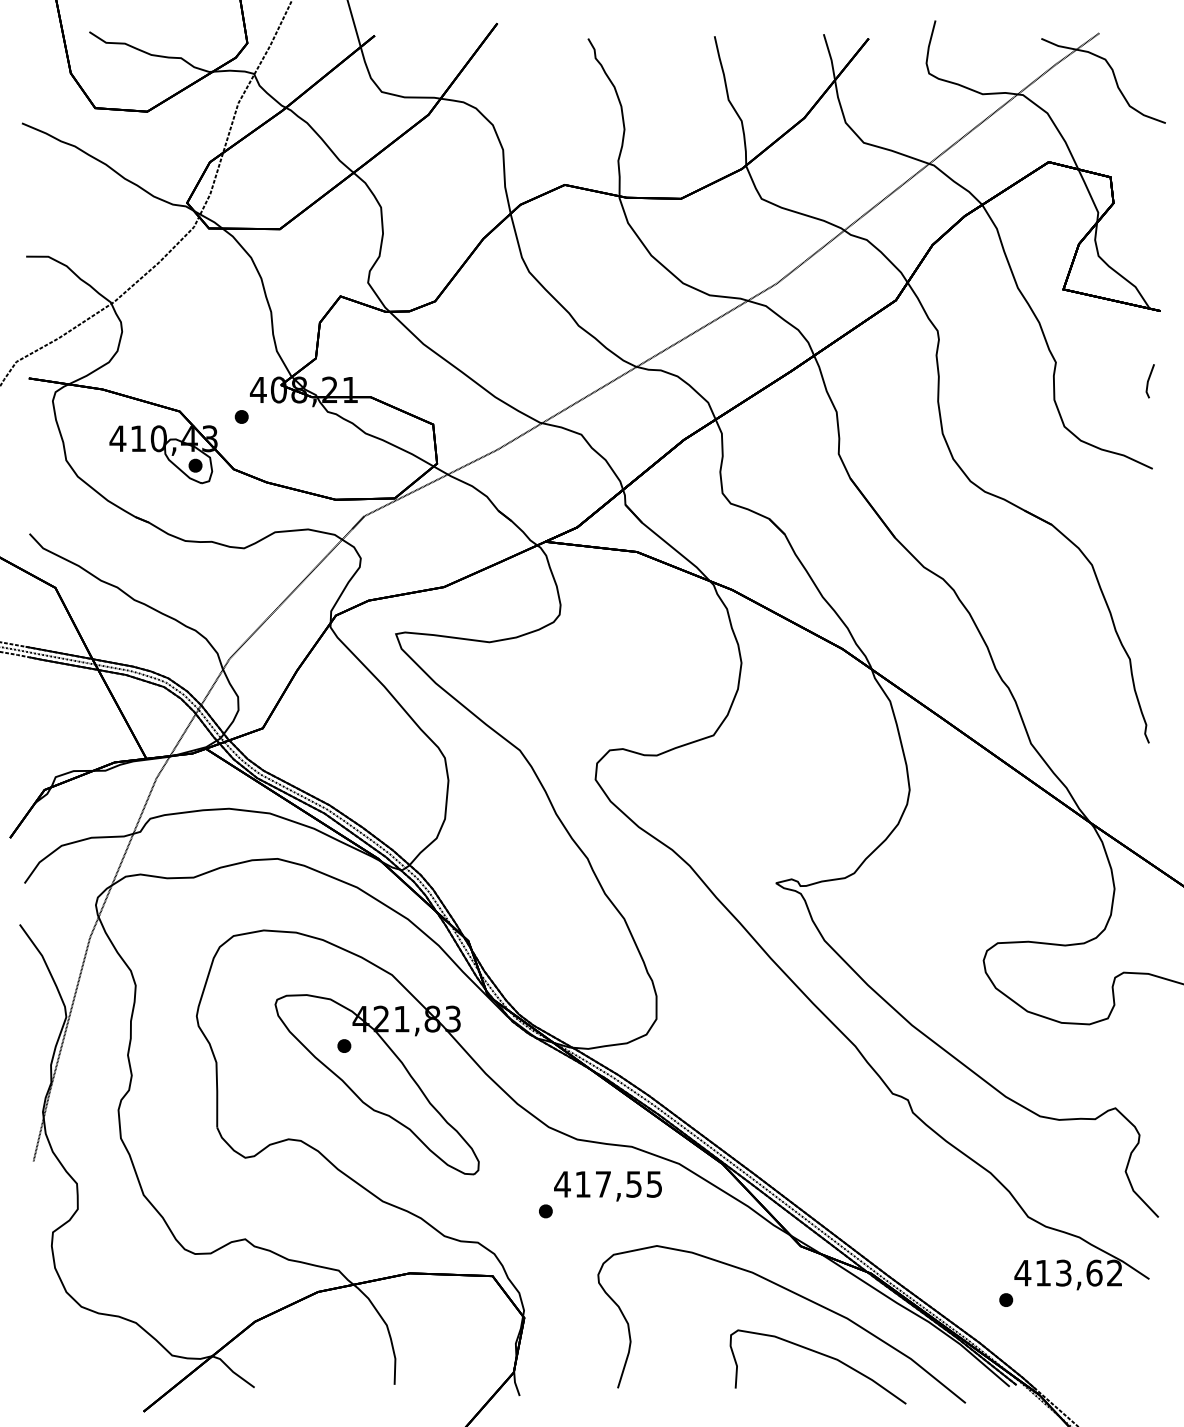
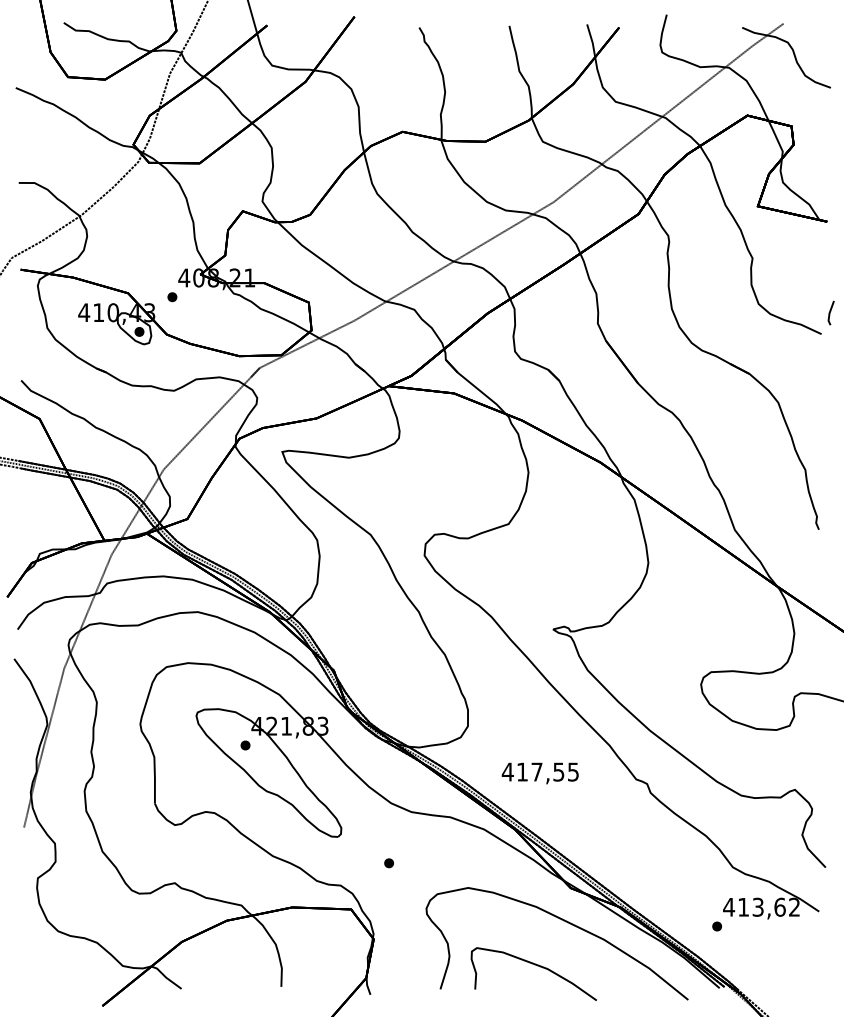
line: (1149, 380) -> (830, 312), moved
text: (607, 1186) -> (539, 773), moved
curve: (822, 1355) -> (537, 965), moved

